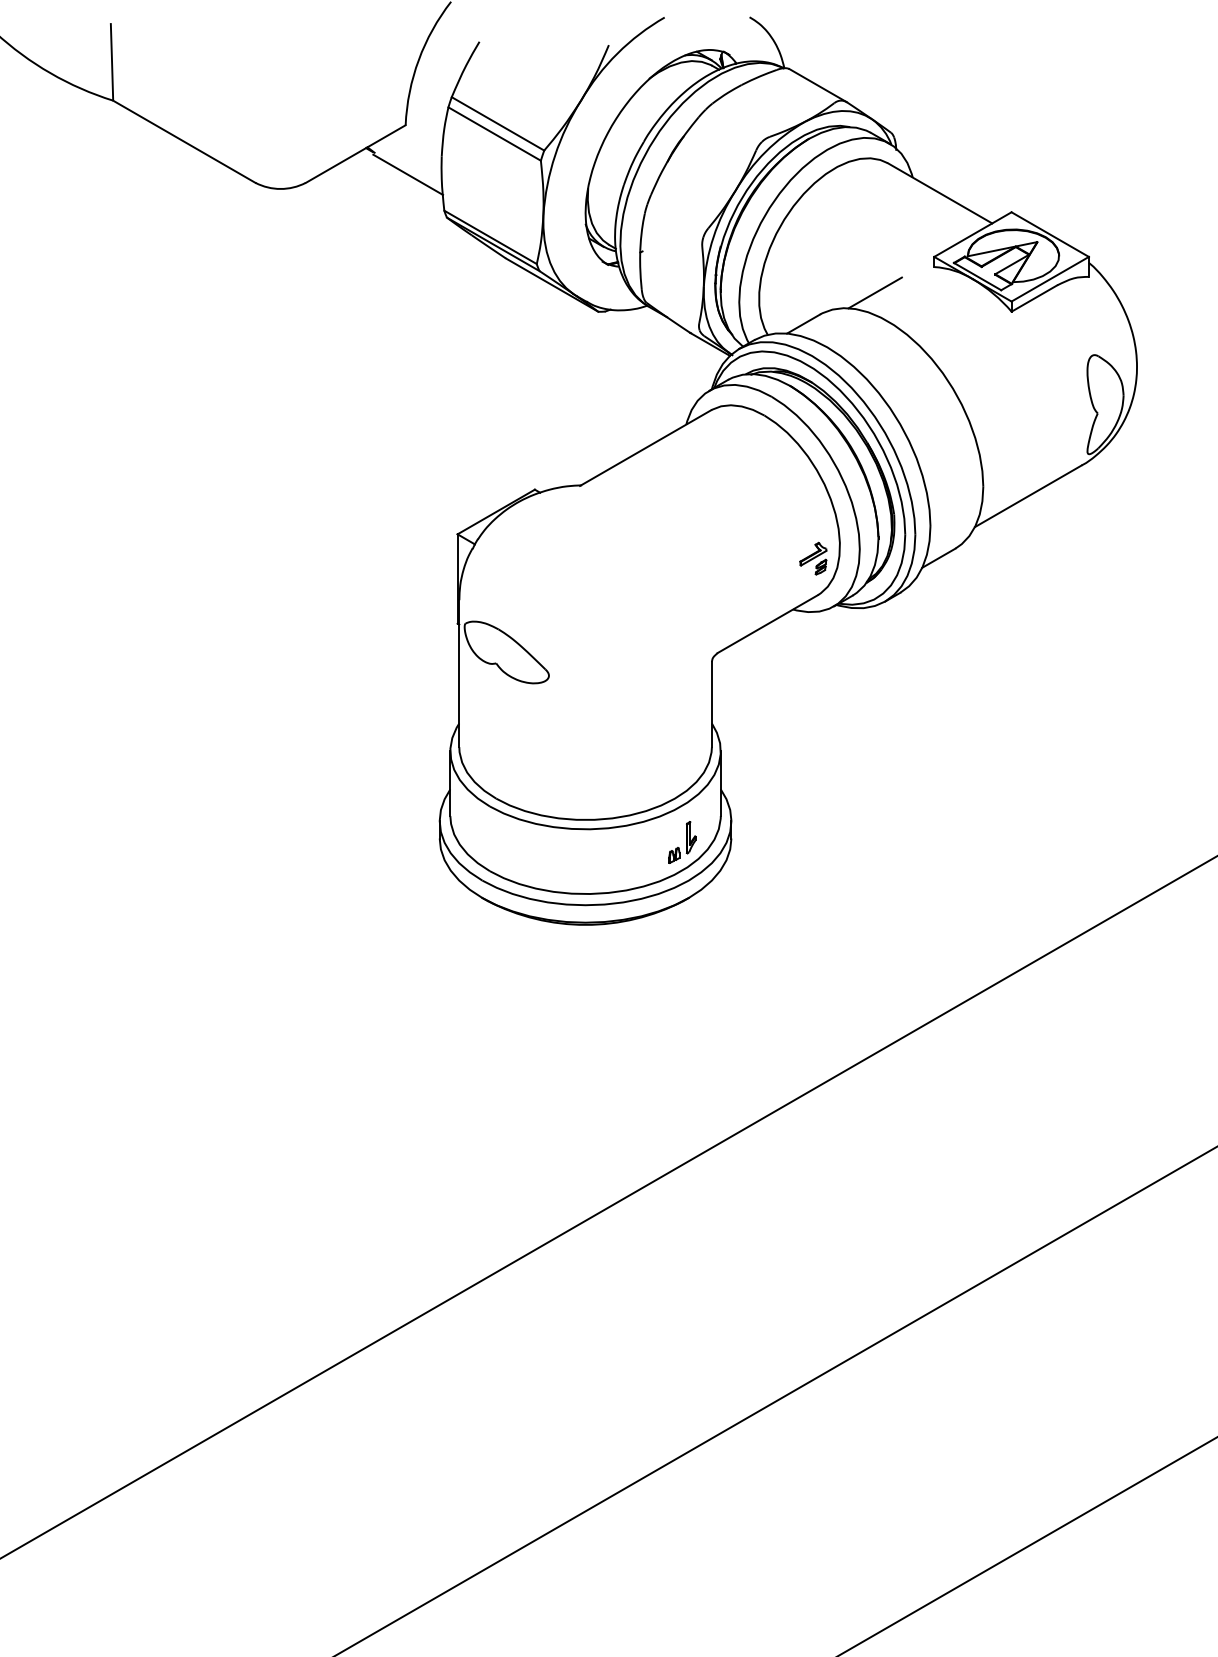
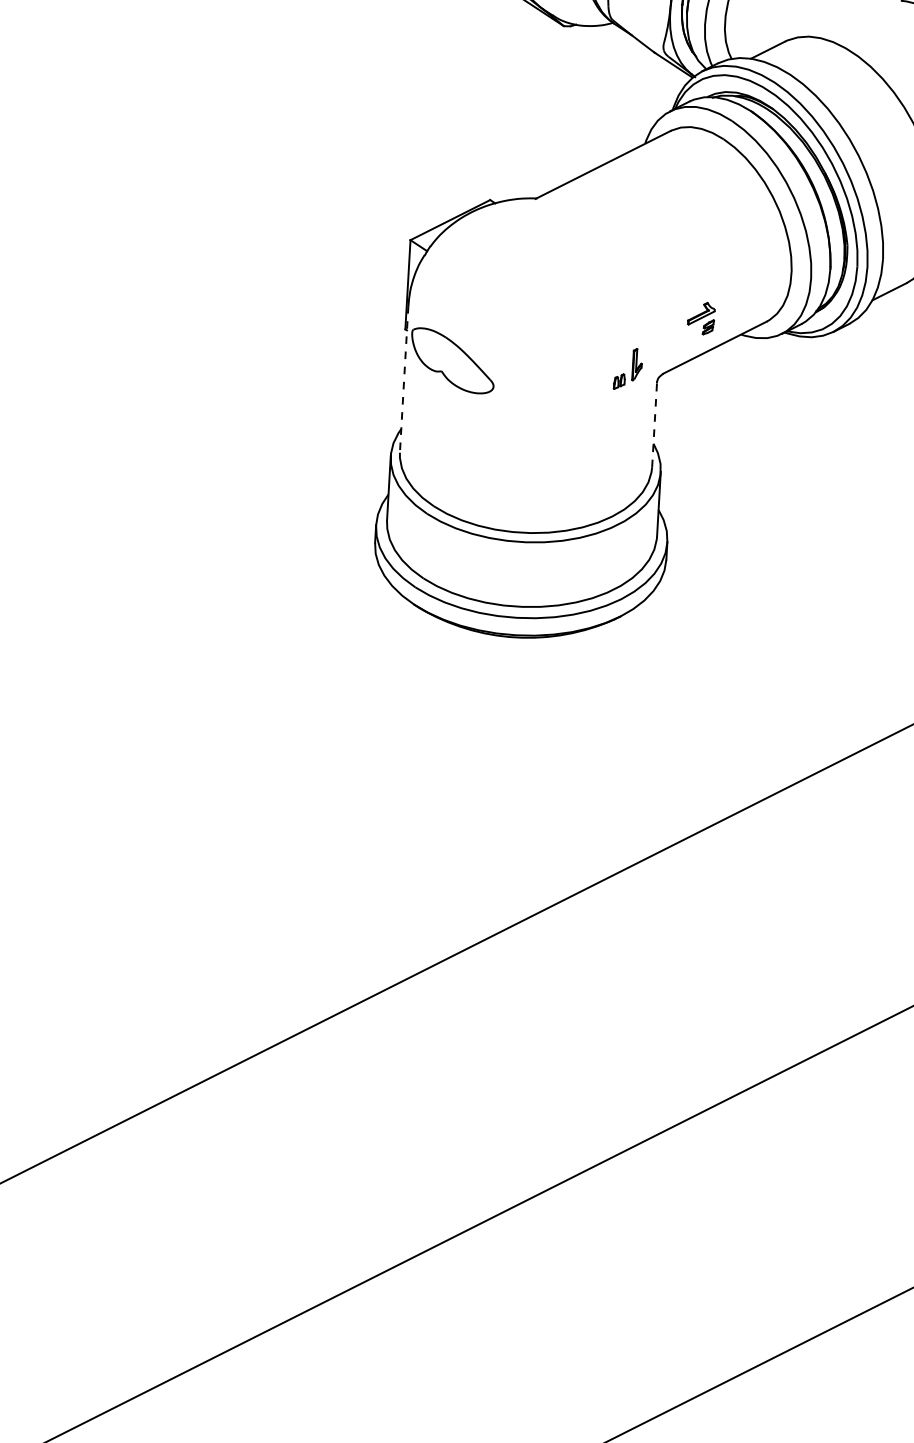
line: (874, 292) -> (840, 22), removed
part: (813, 558) -> (701, 318), moved
line: (459, 674) -> (404, 380), solid -> dashed
line: (711, 704) -> (654, 424), solid -> dashed
part: (682, 842) -> (628, 369), moved

